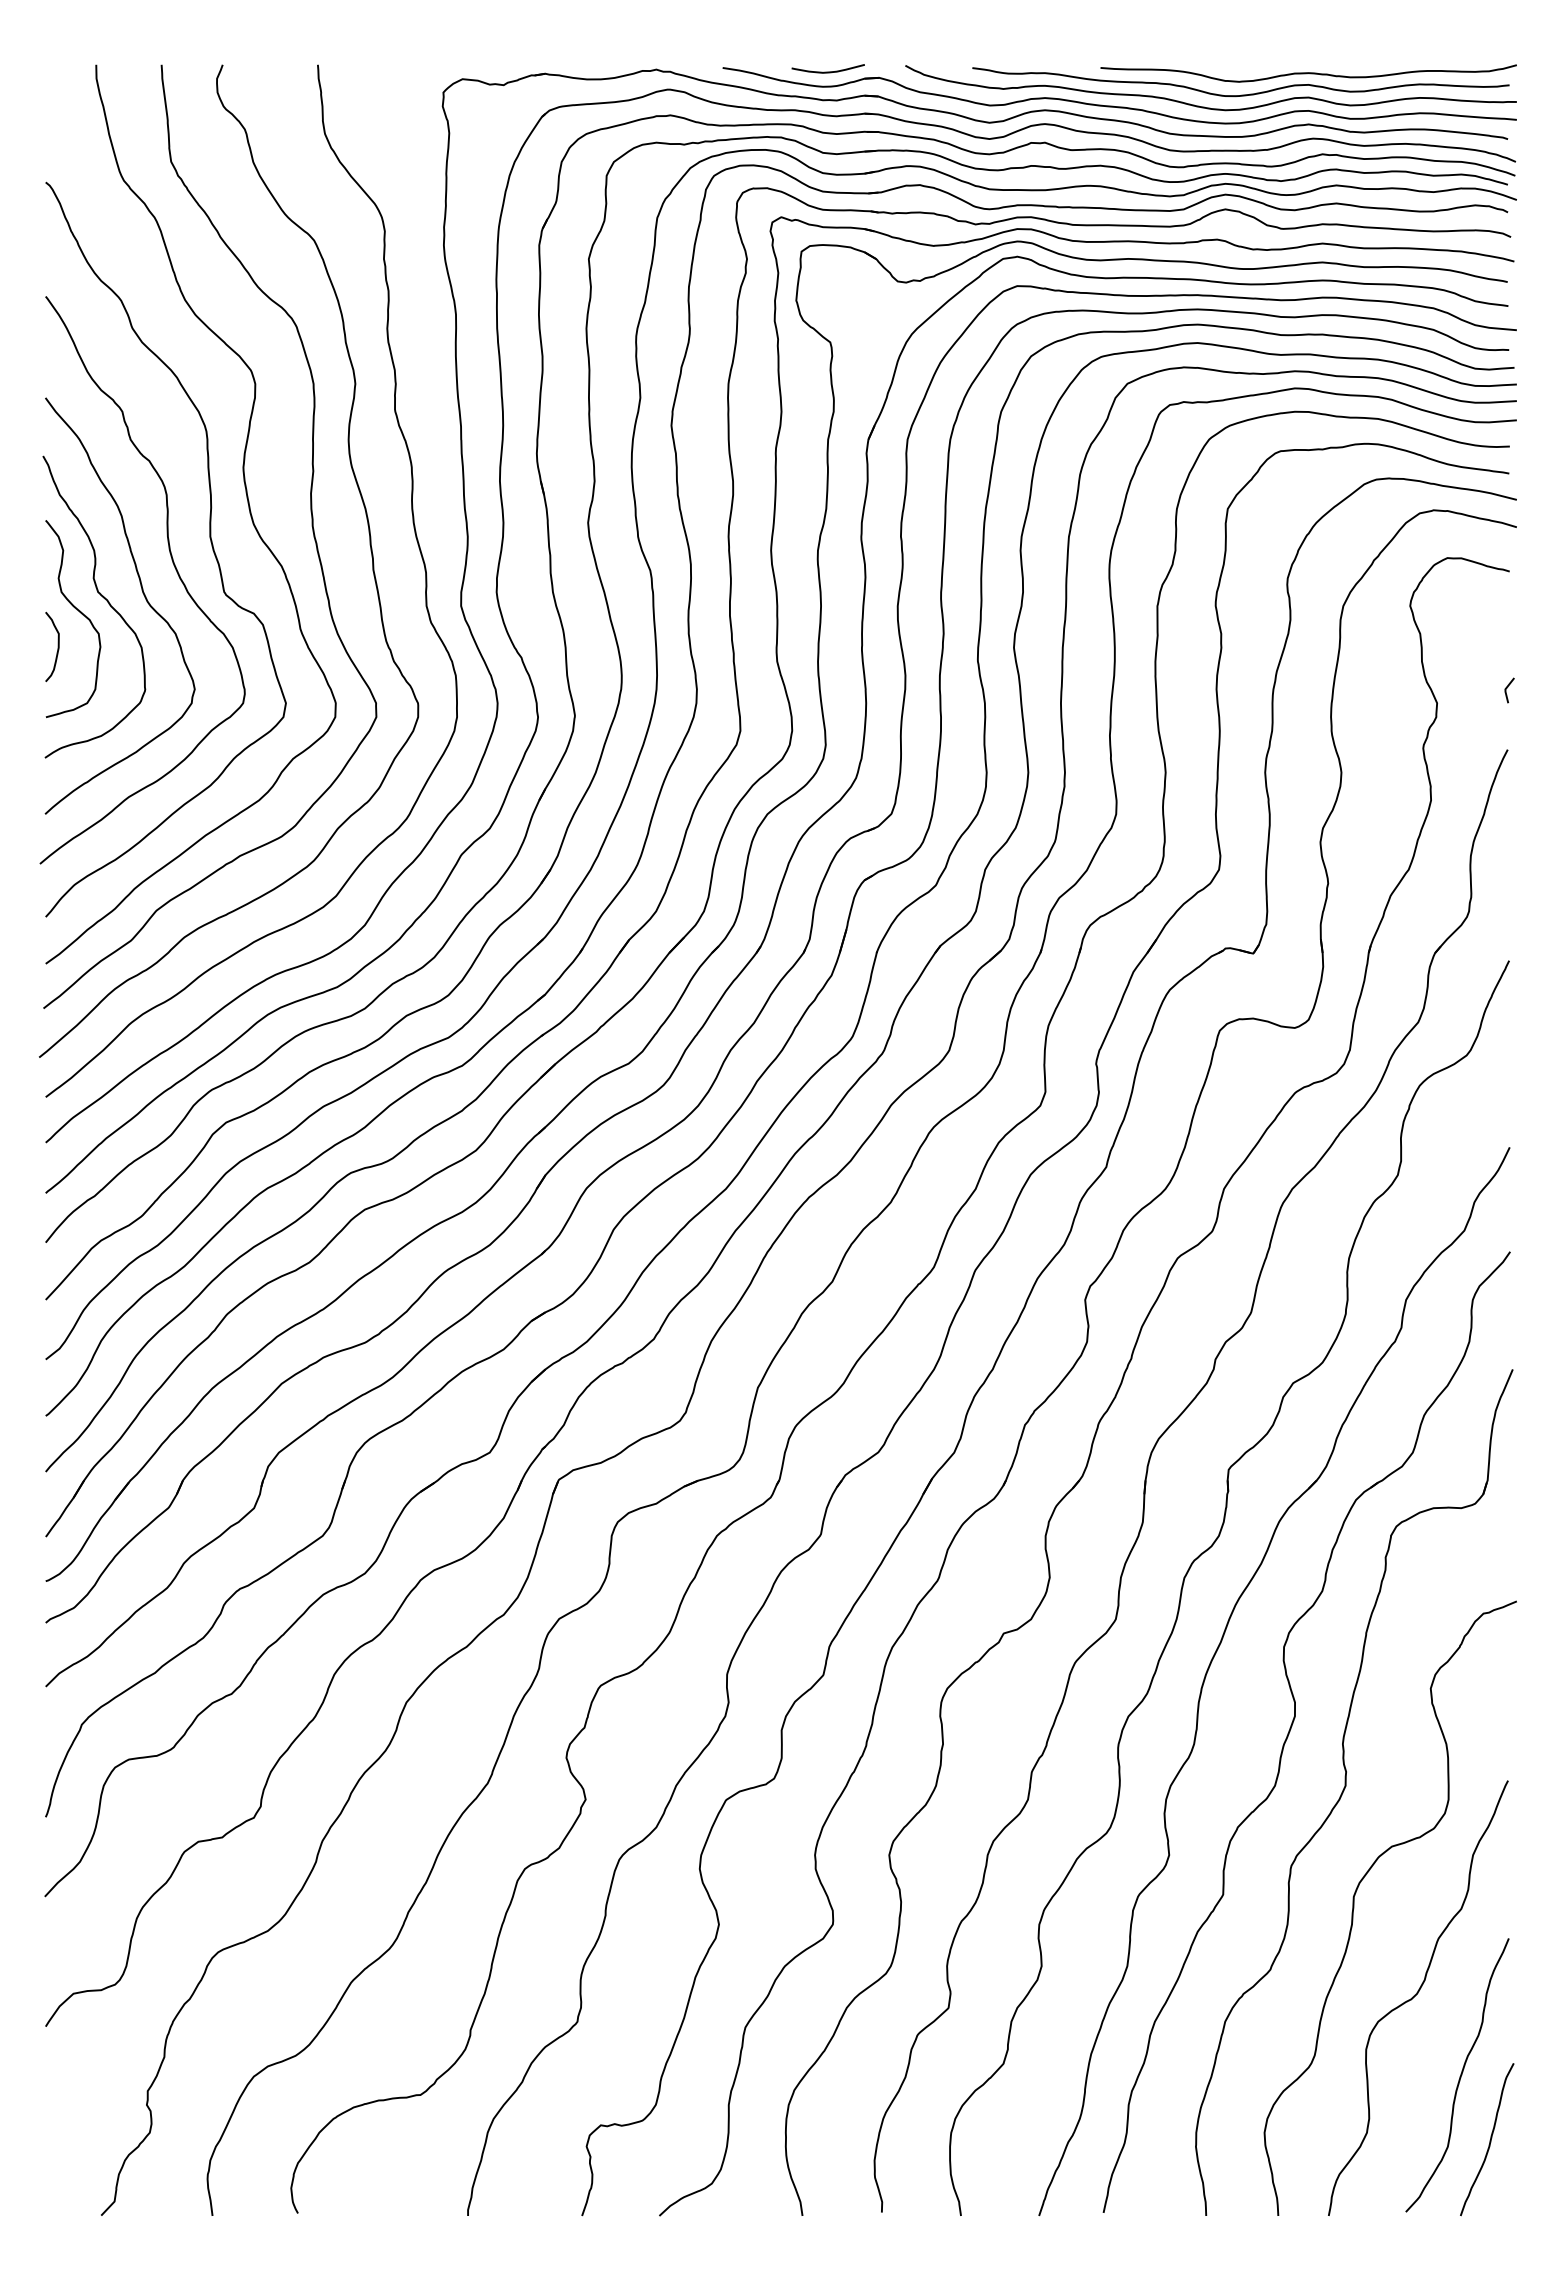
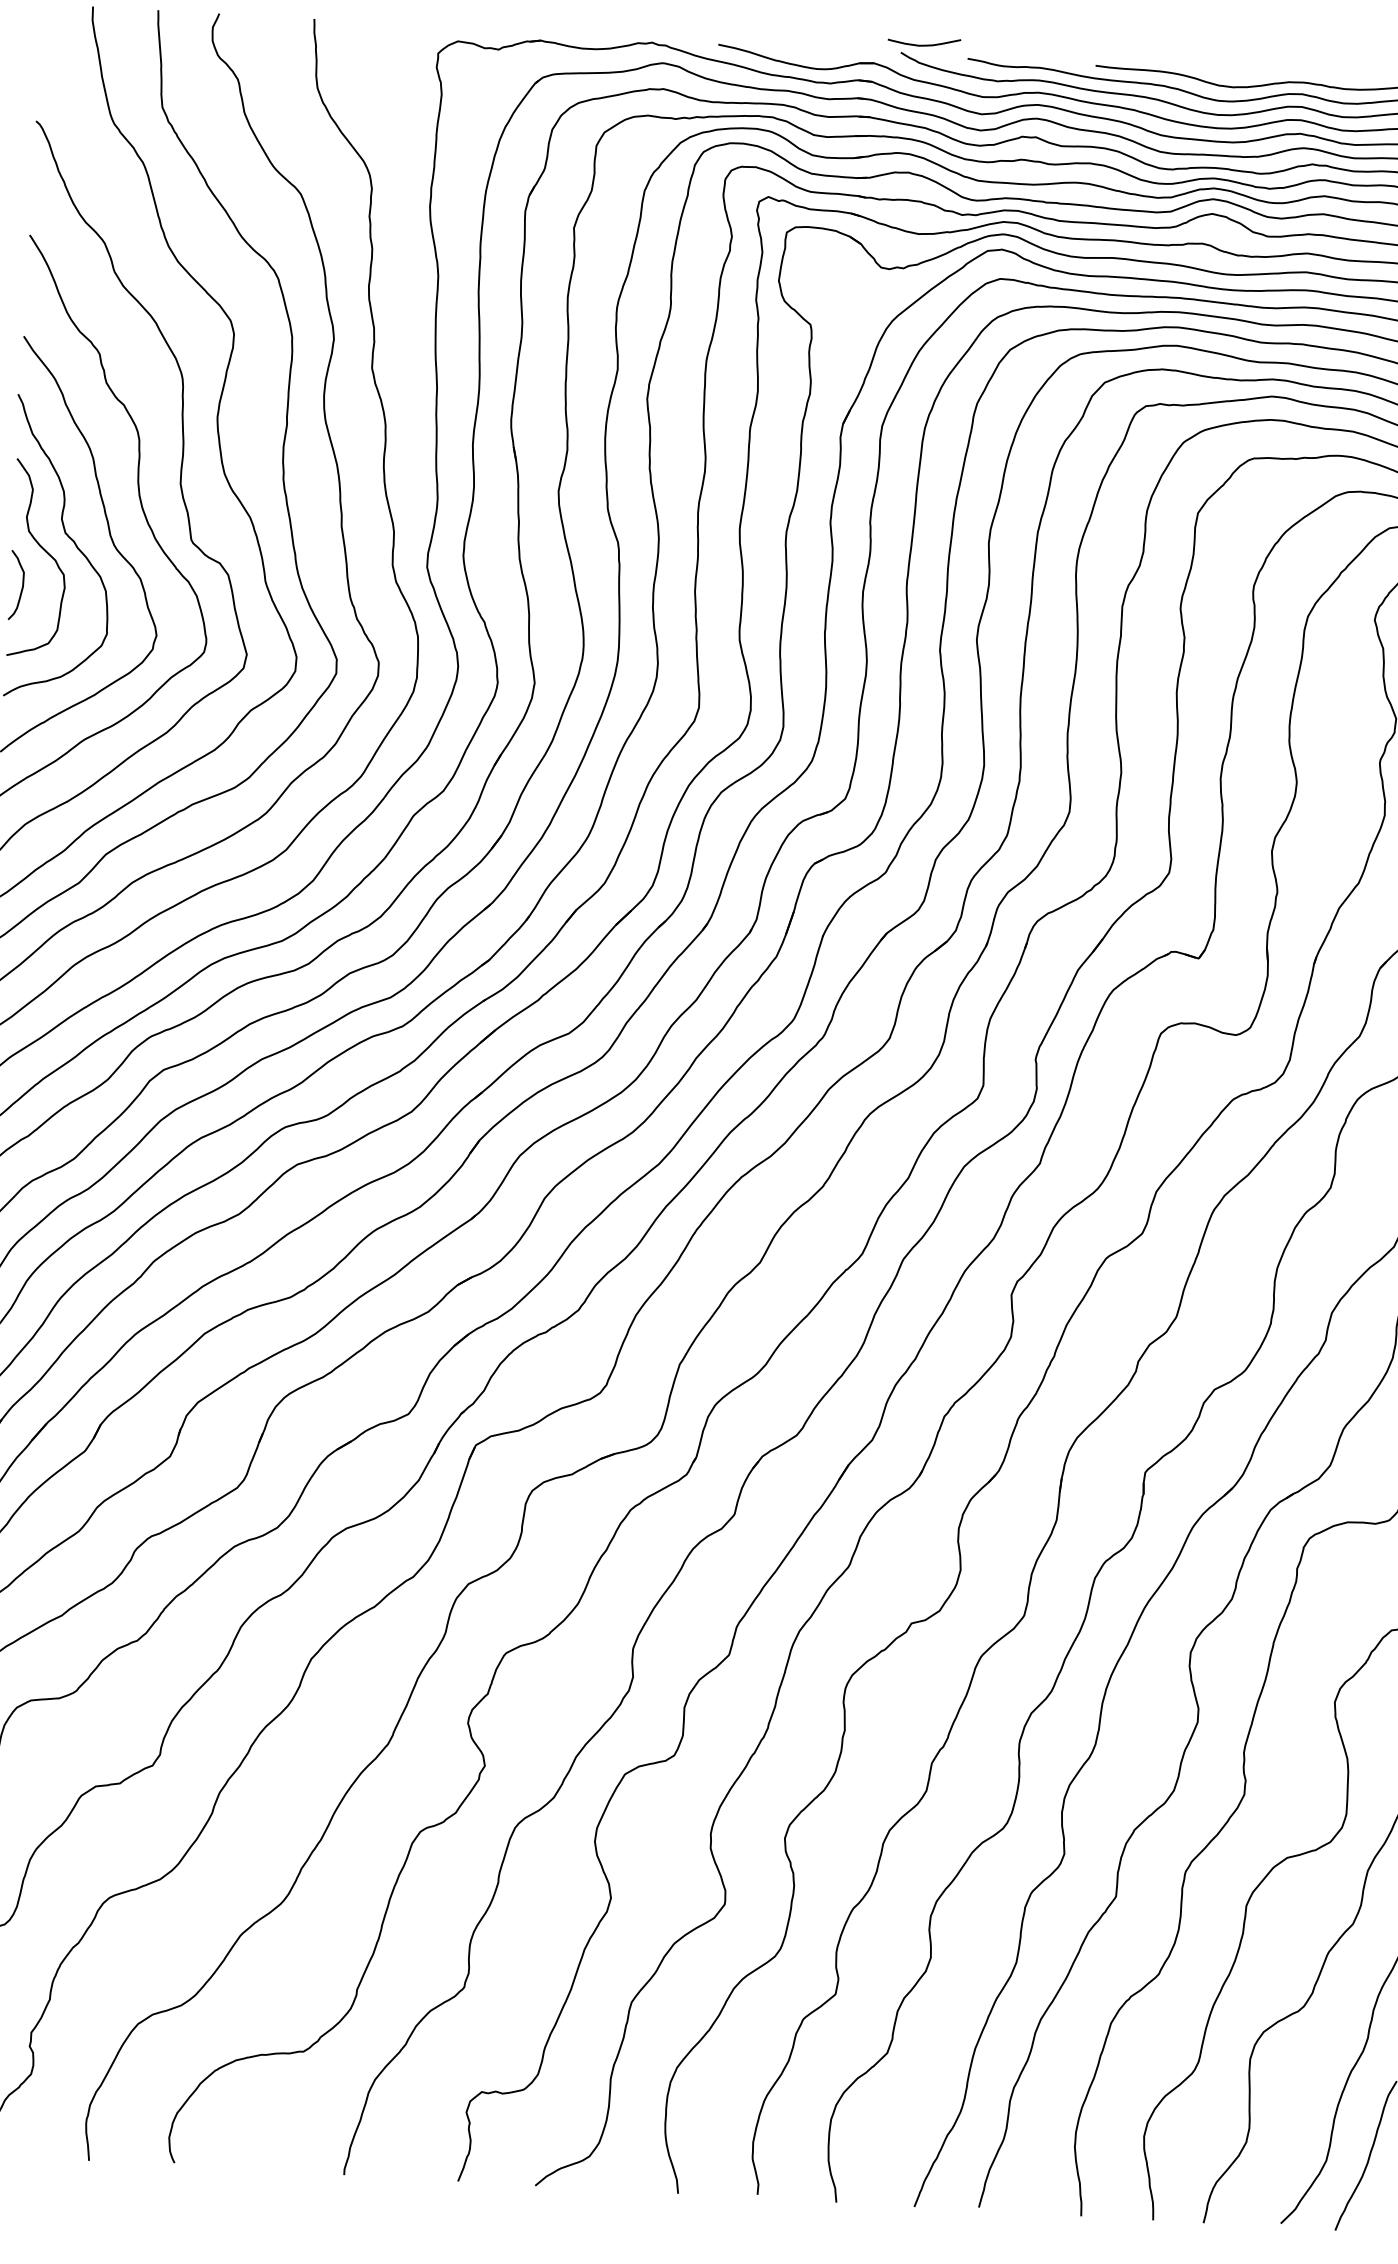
curve: (827, 71) -> (923, 44), moved

